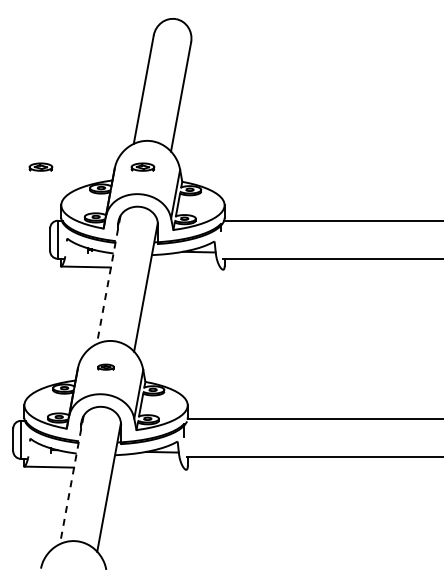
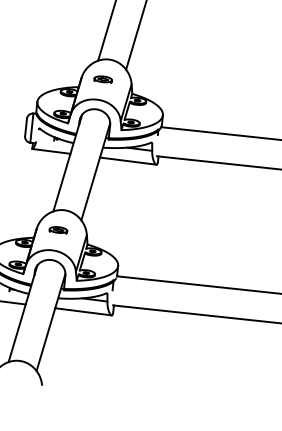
part: (40, 166) -> (24, 70), removed
line: (186, 268) -> (128, 160), added
line: (108, 280) -> (67, 163), dashed -> solid
part: (105, 366) -> (58, 229), size x1.43
line: (149, 468) -> (83, 311), added
line: (71, 480) -> (22, 314), dashed -> solid

